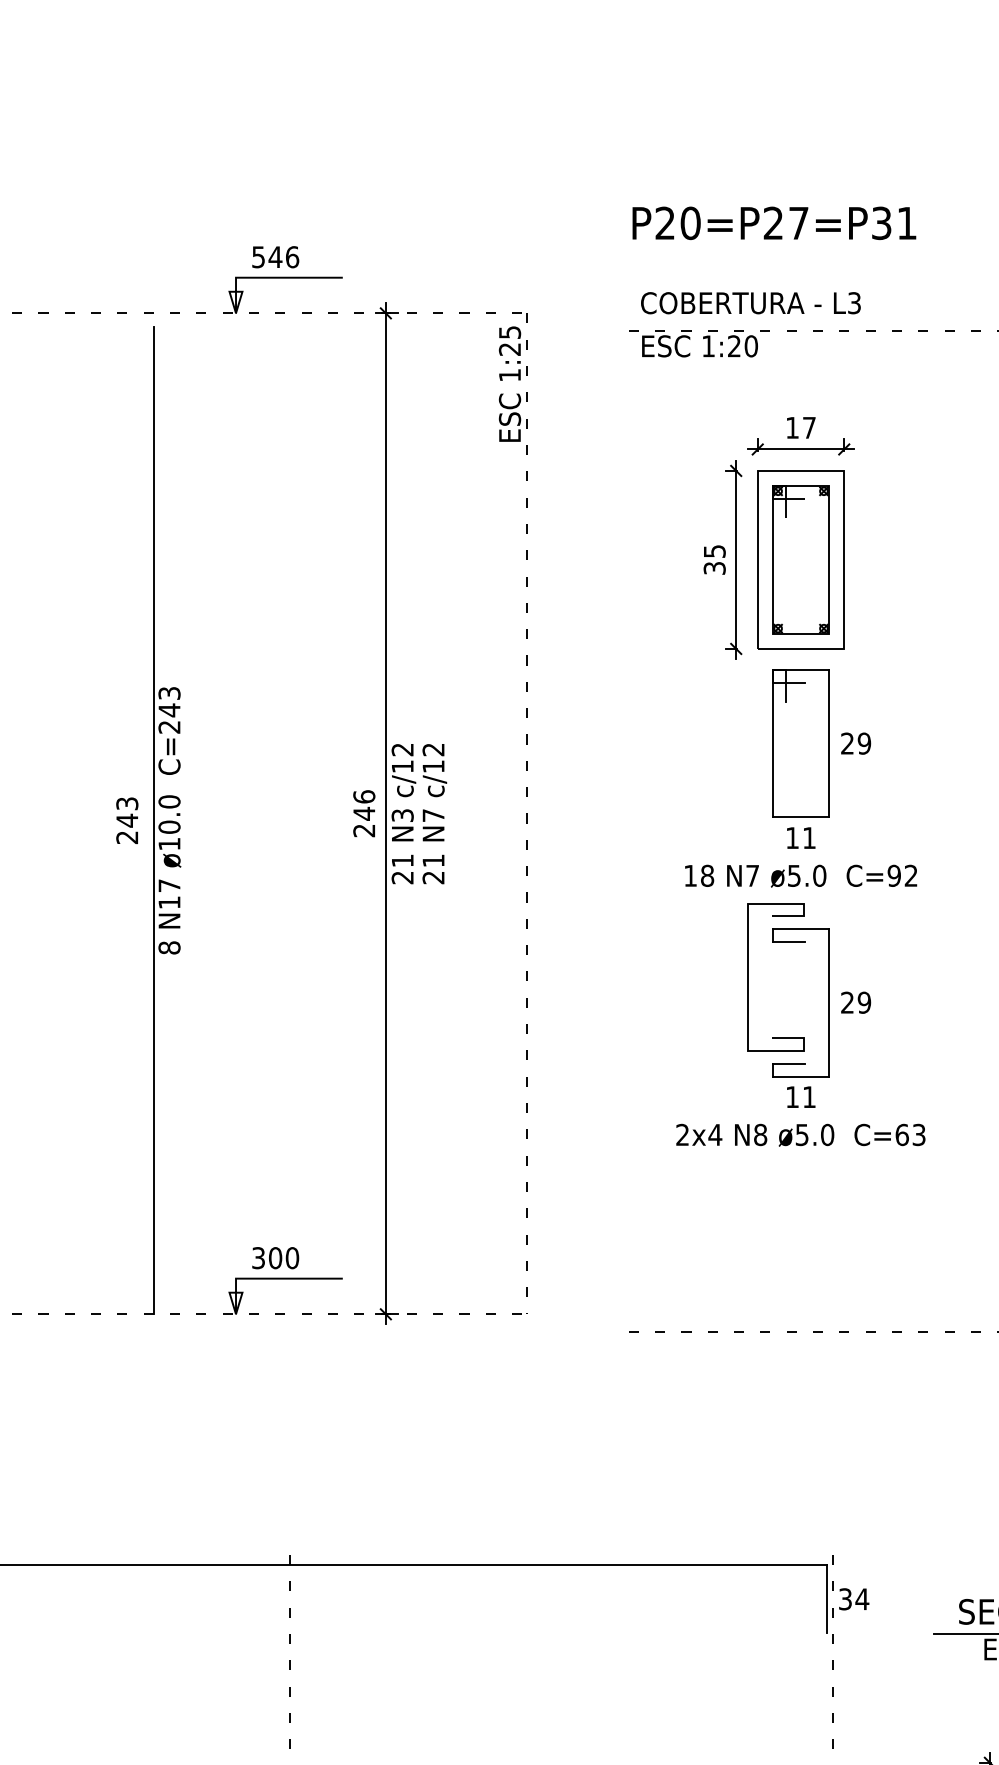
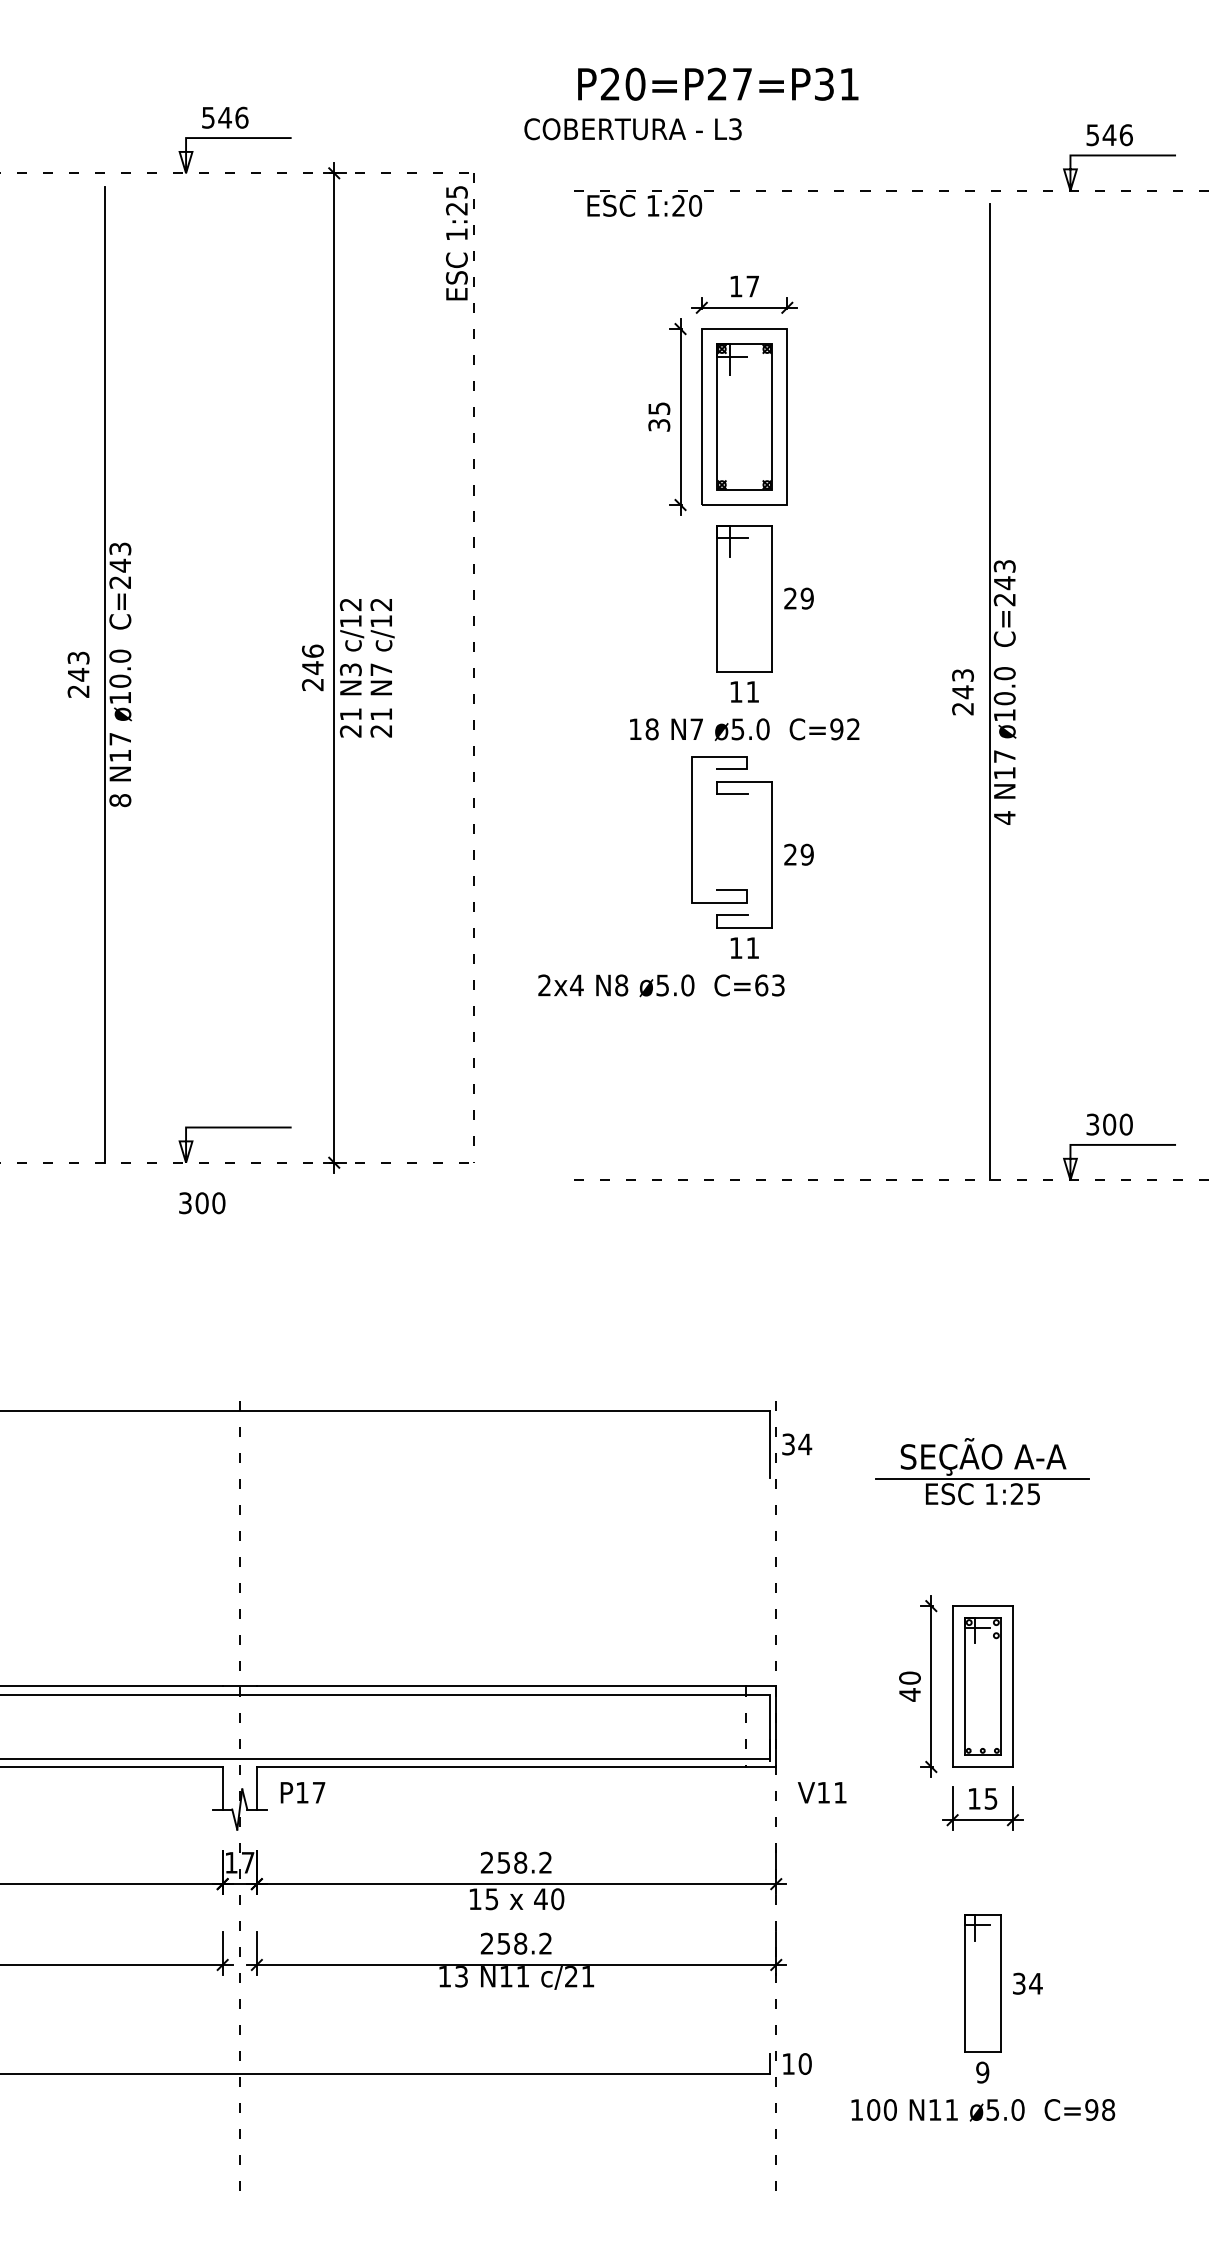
text: (750, 303) -> (632, 129), moved
text: (800, 1134) -> (661, 985), moved
text: (275, 1258) -> (202, 1203), moved

